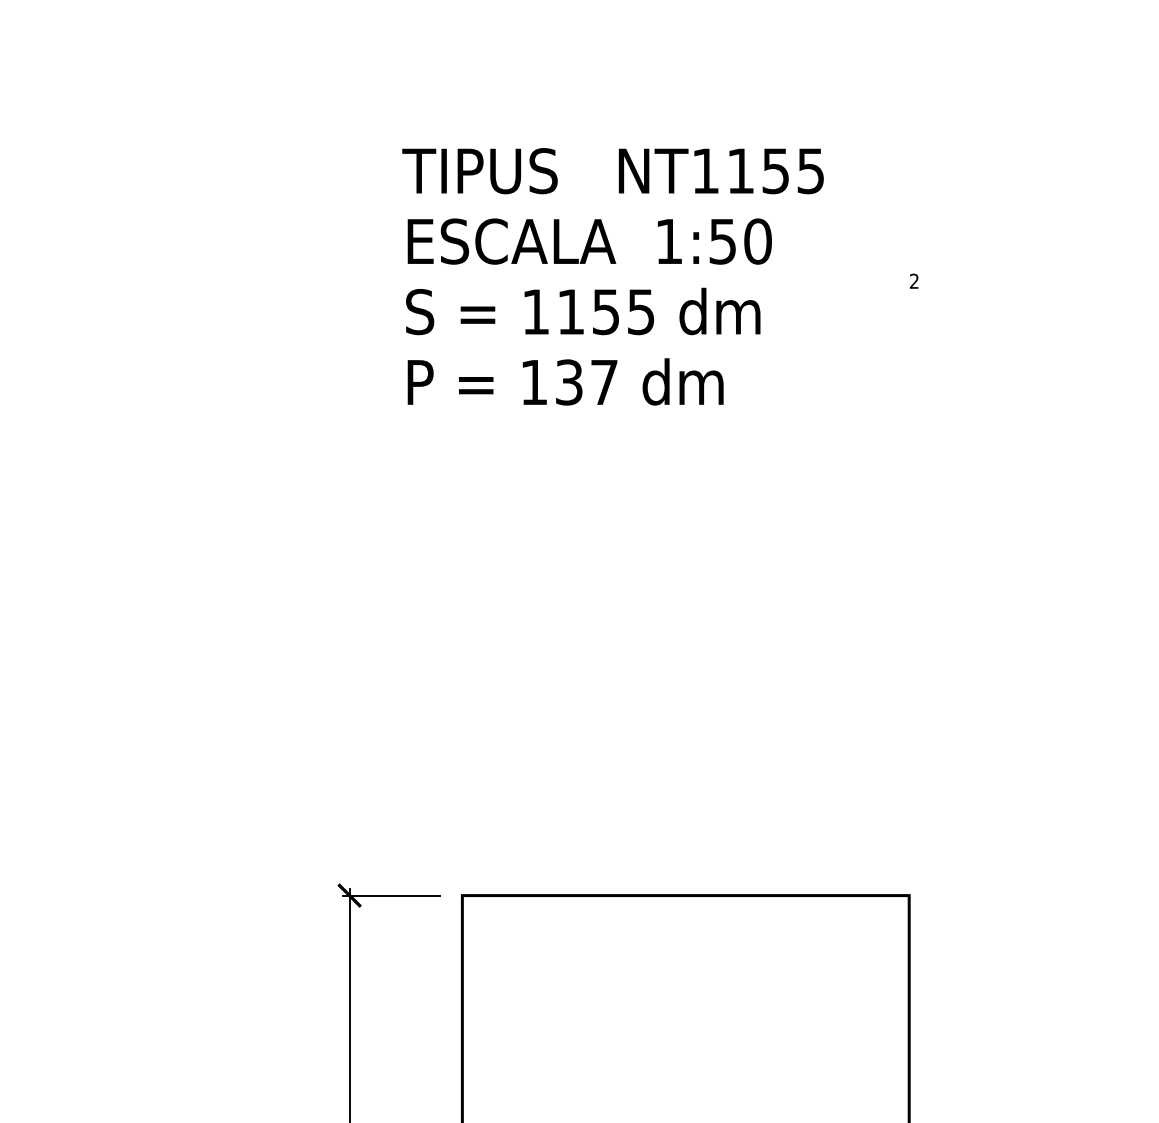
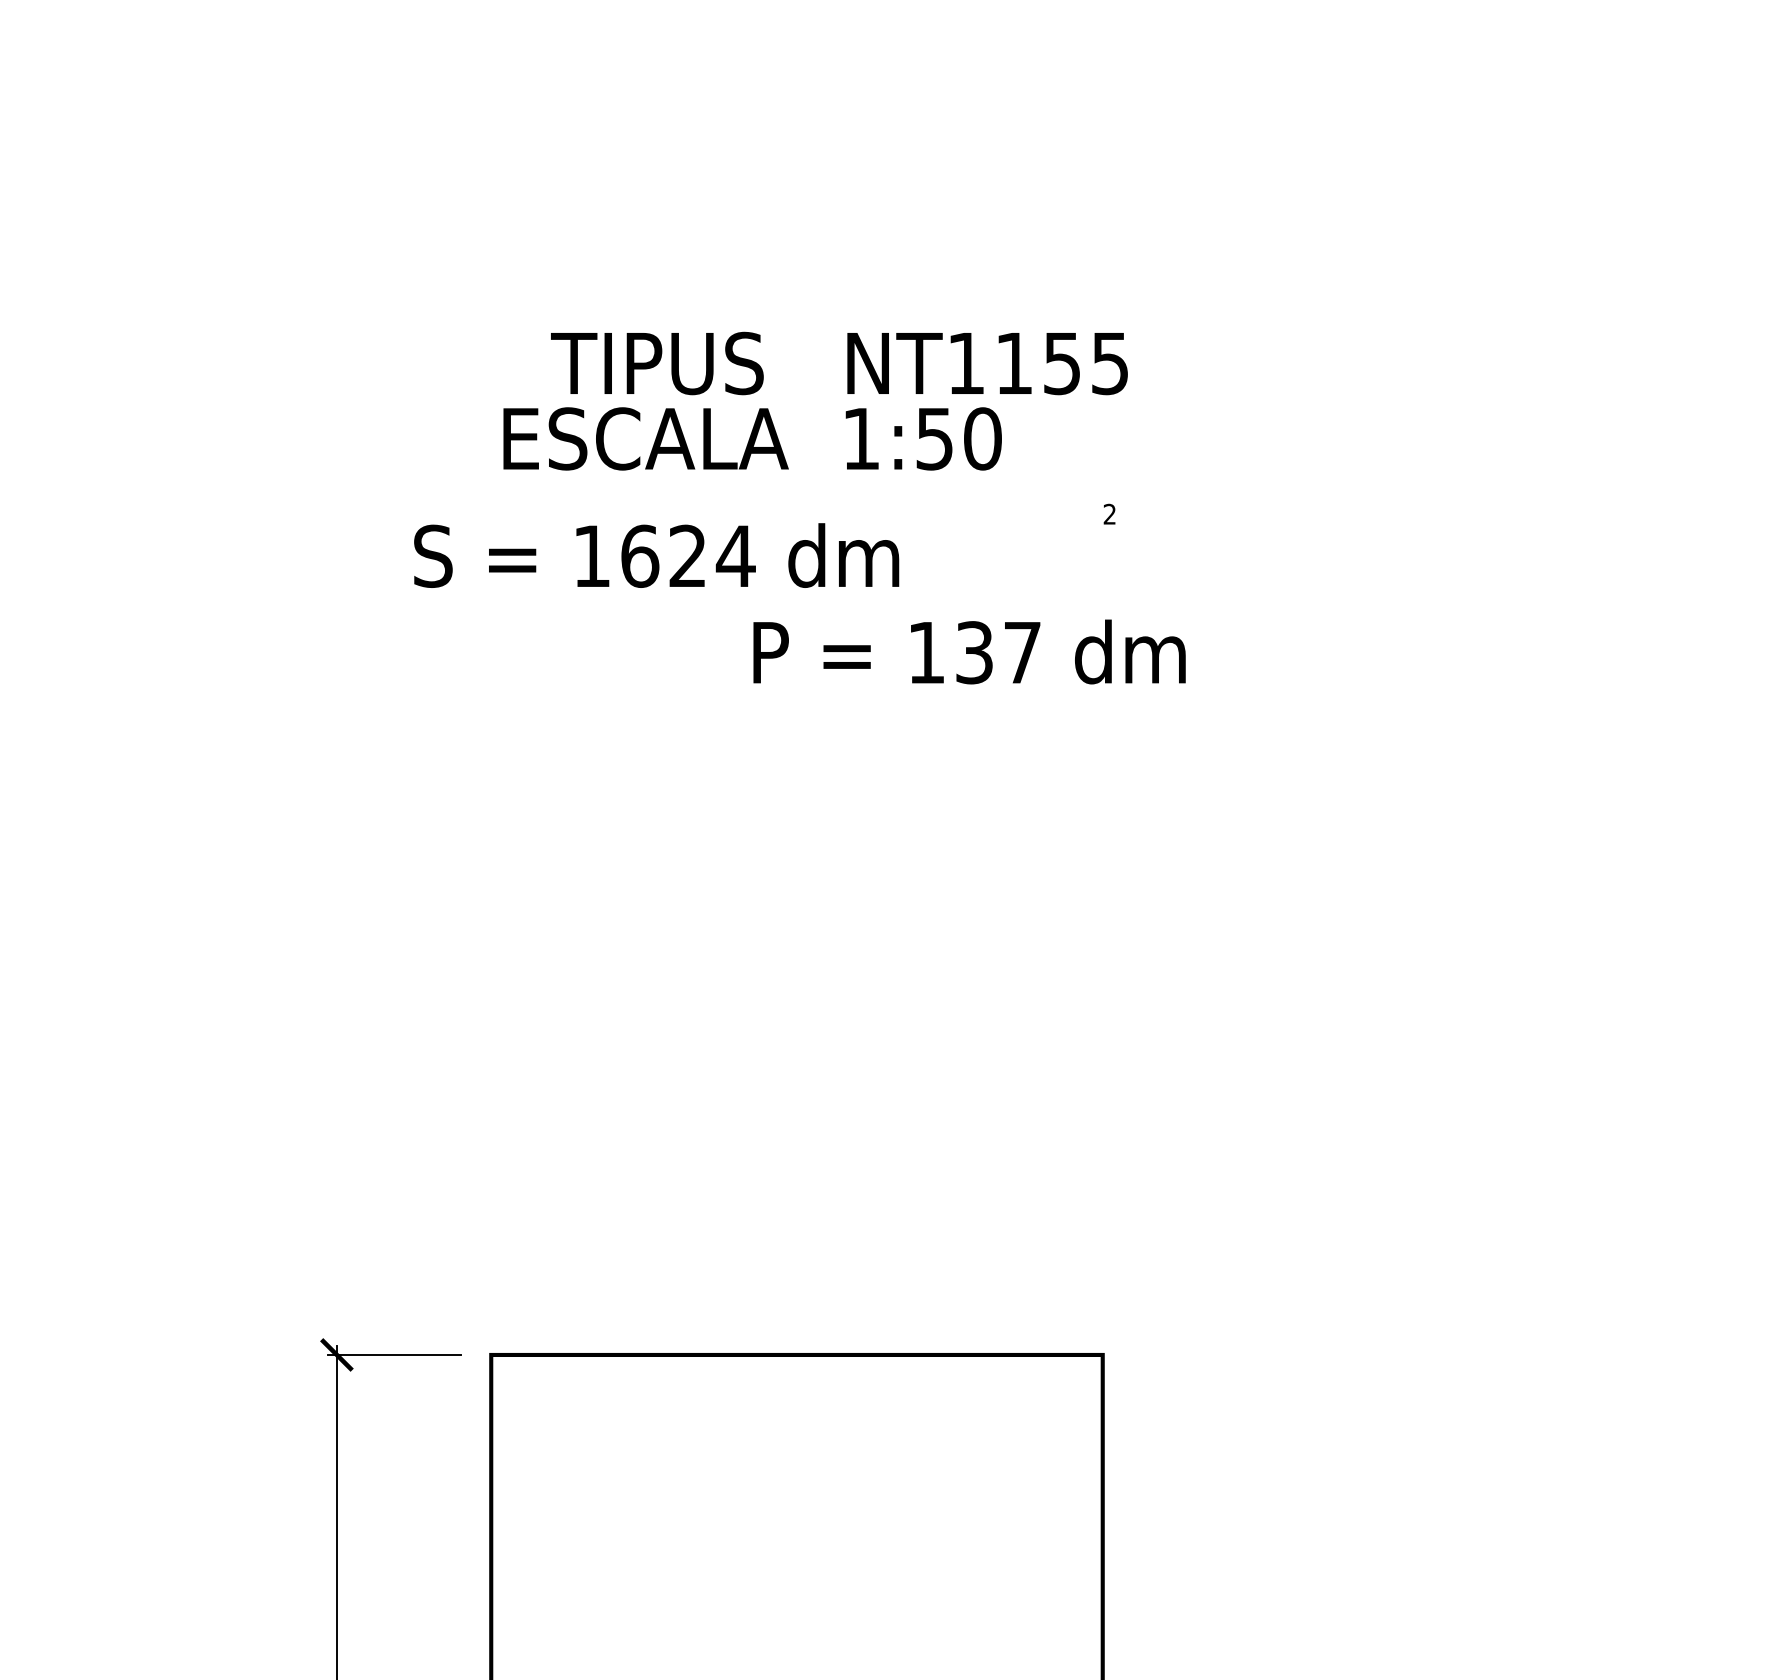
text: (613, 171) -> (839, 363), moved
text: (589, 241) -> (752, 438), moved
text: (606, 311) -> (688, 555), 1155 -> 1624
text: (565, 381) -> (969, 651), moved

